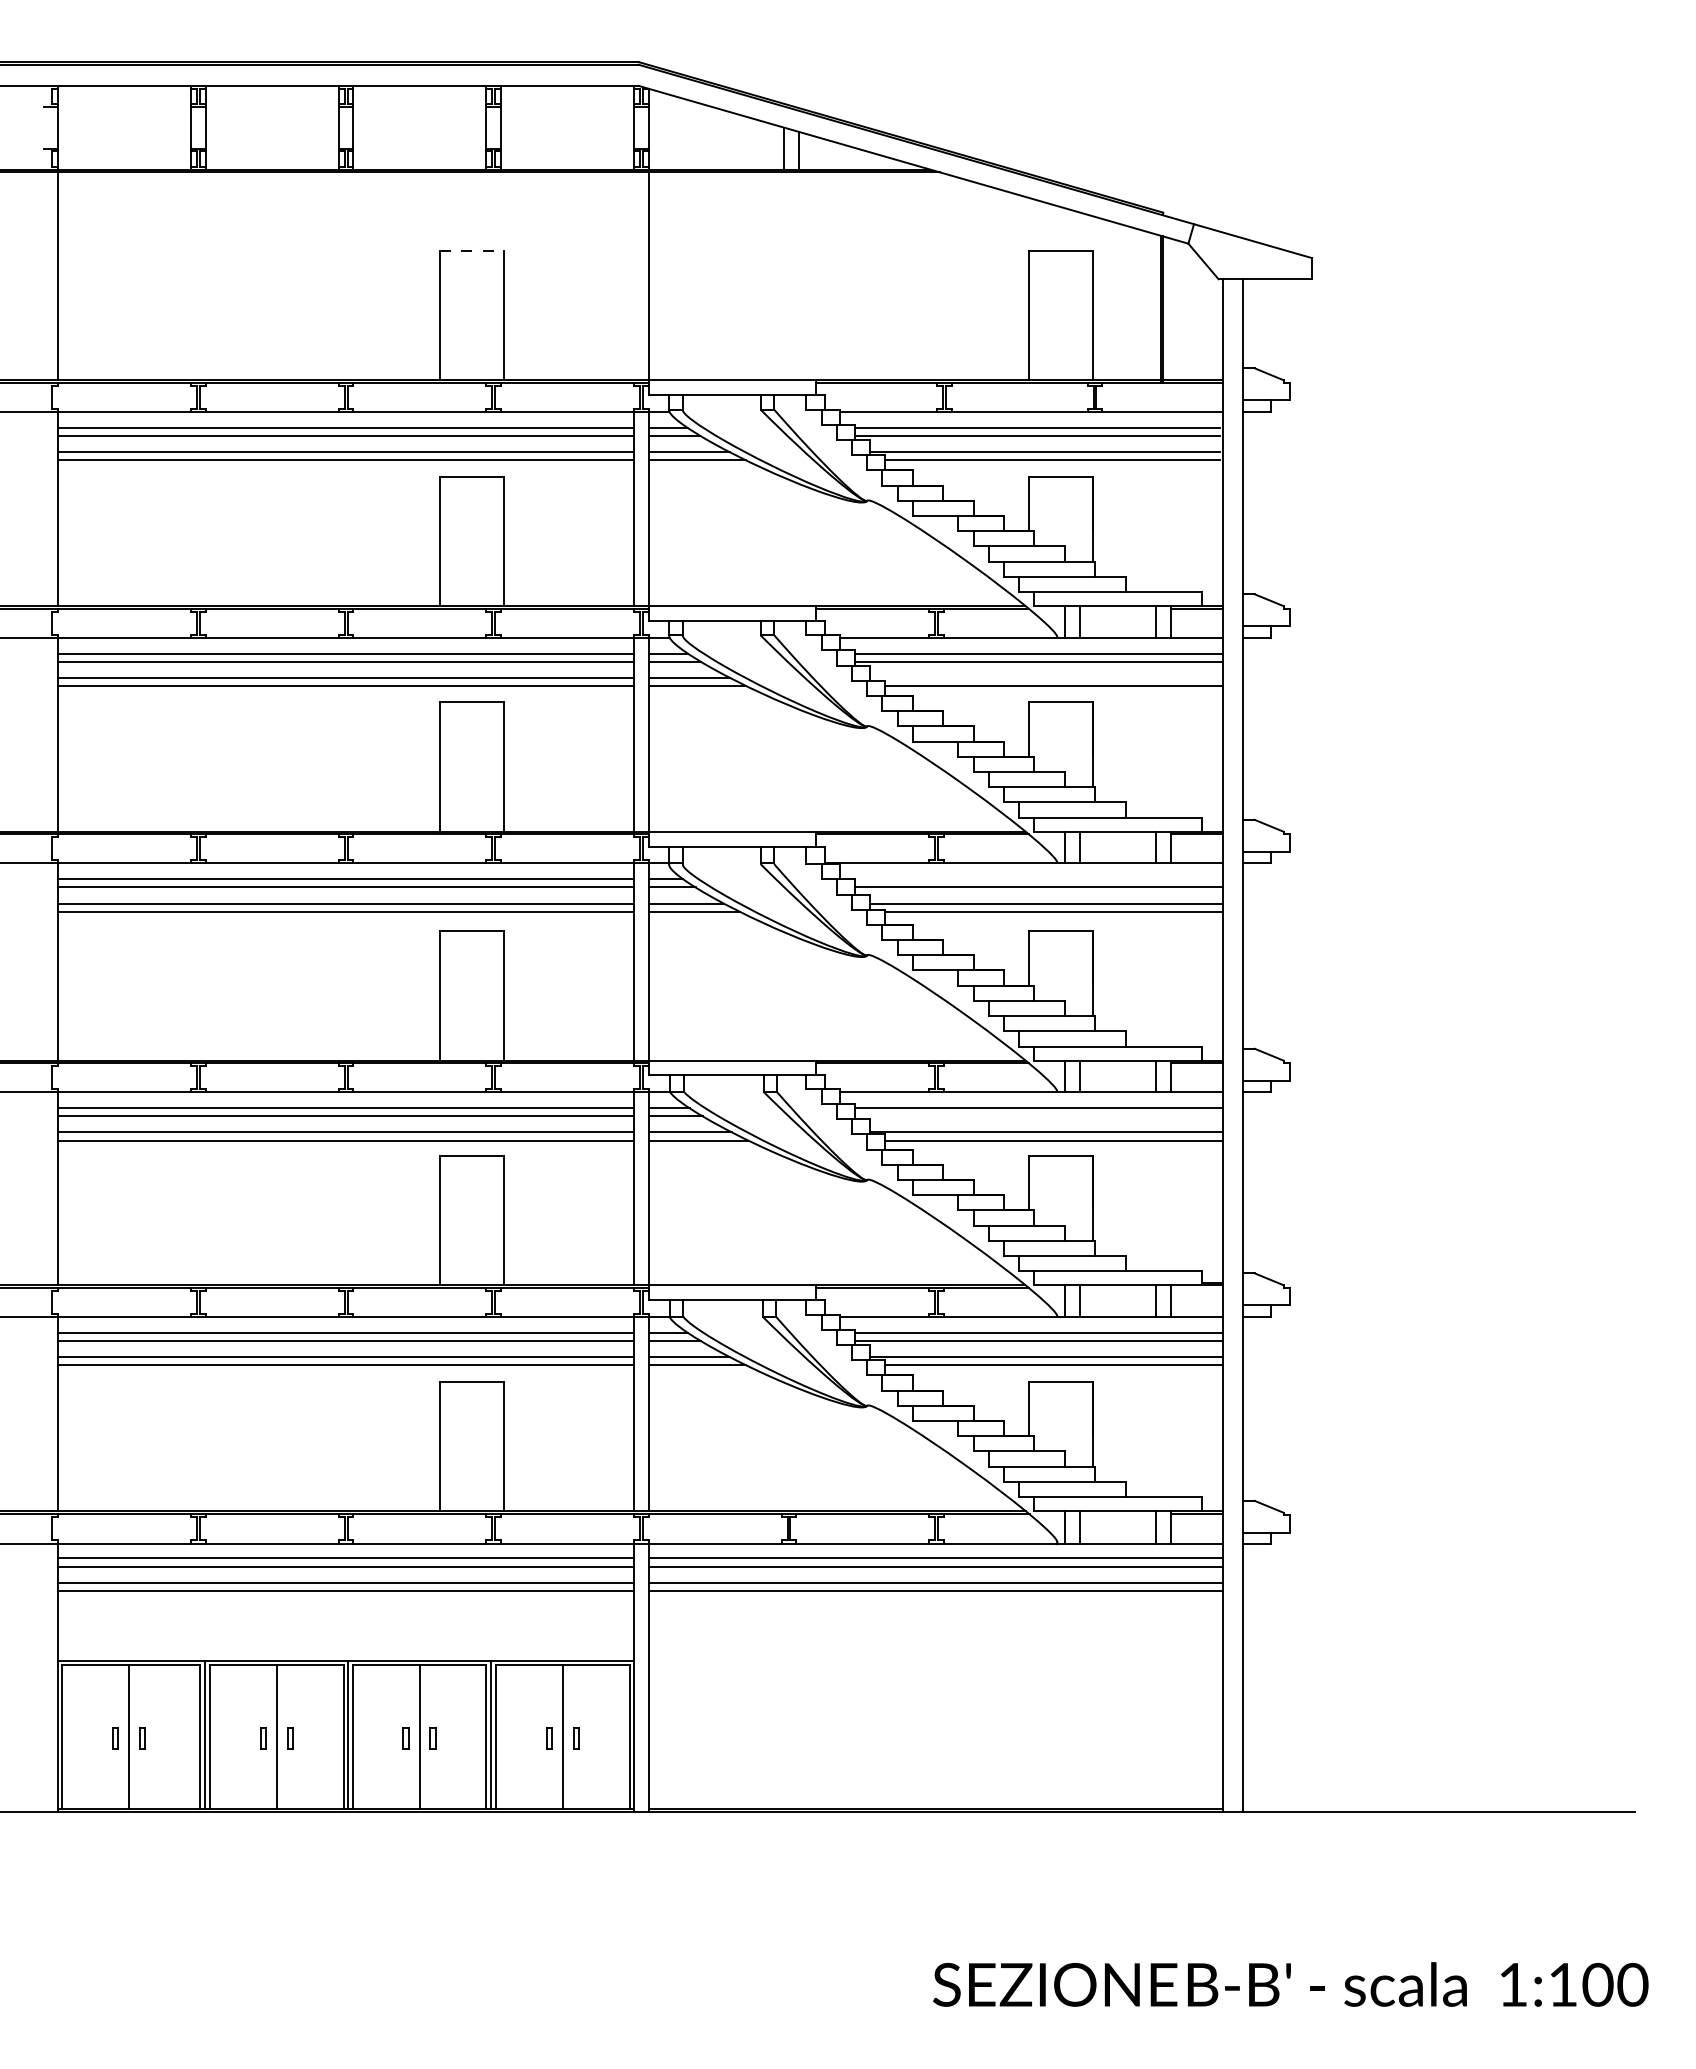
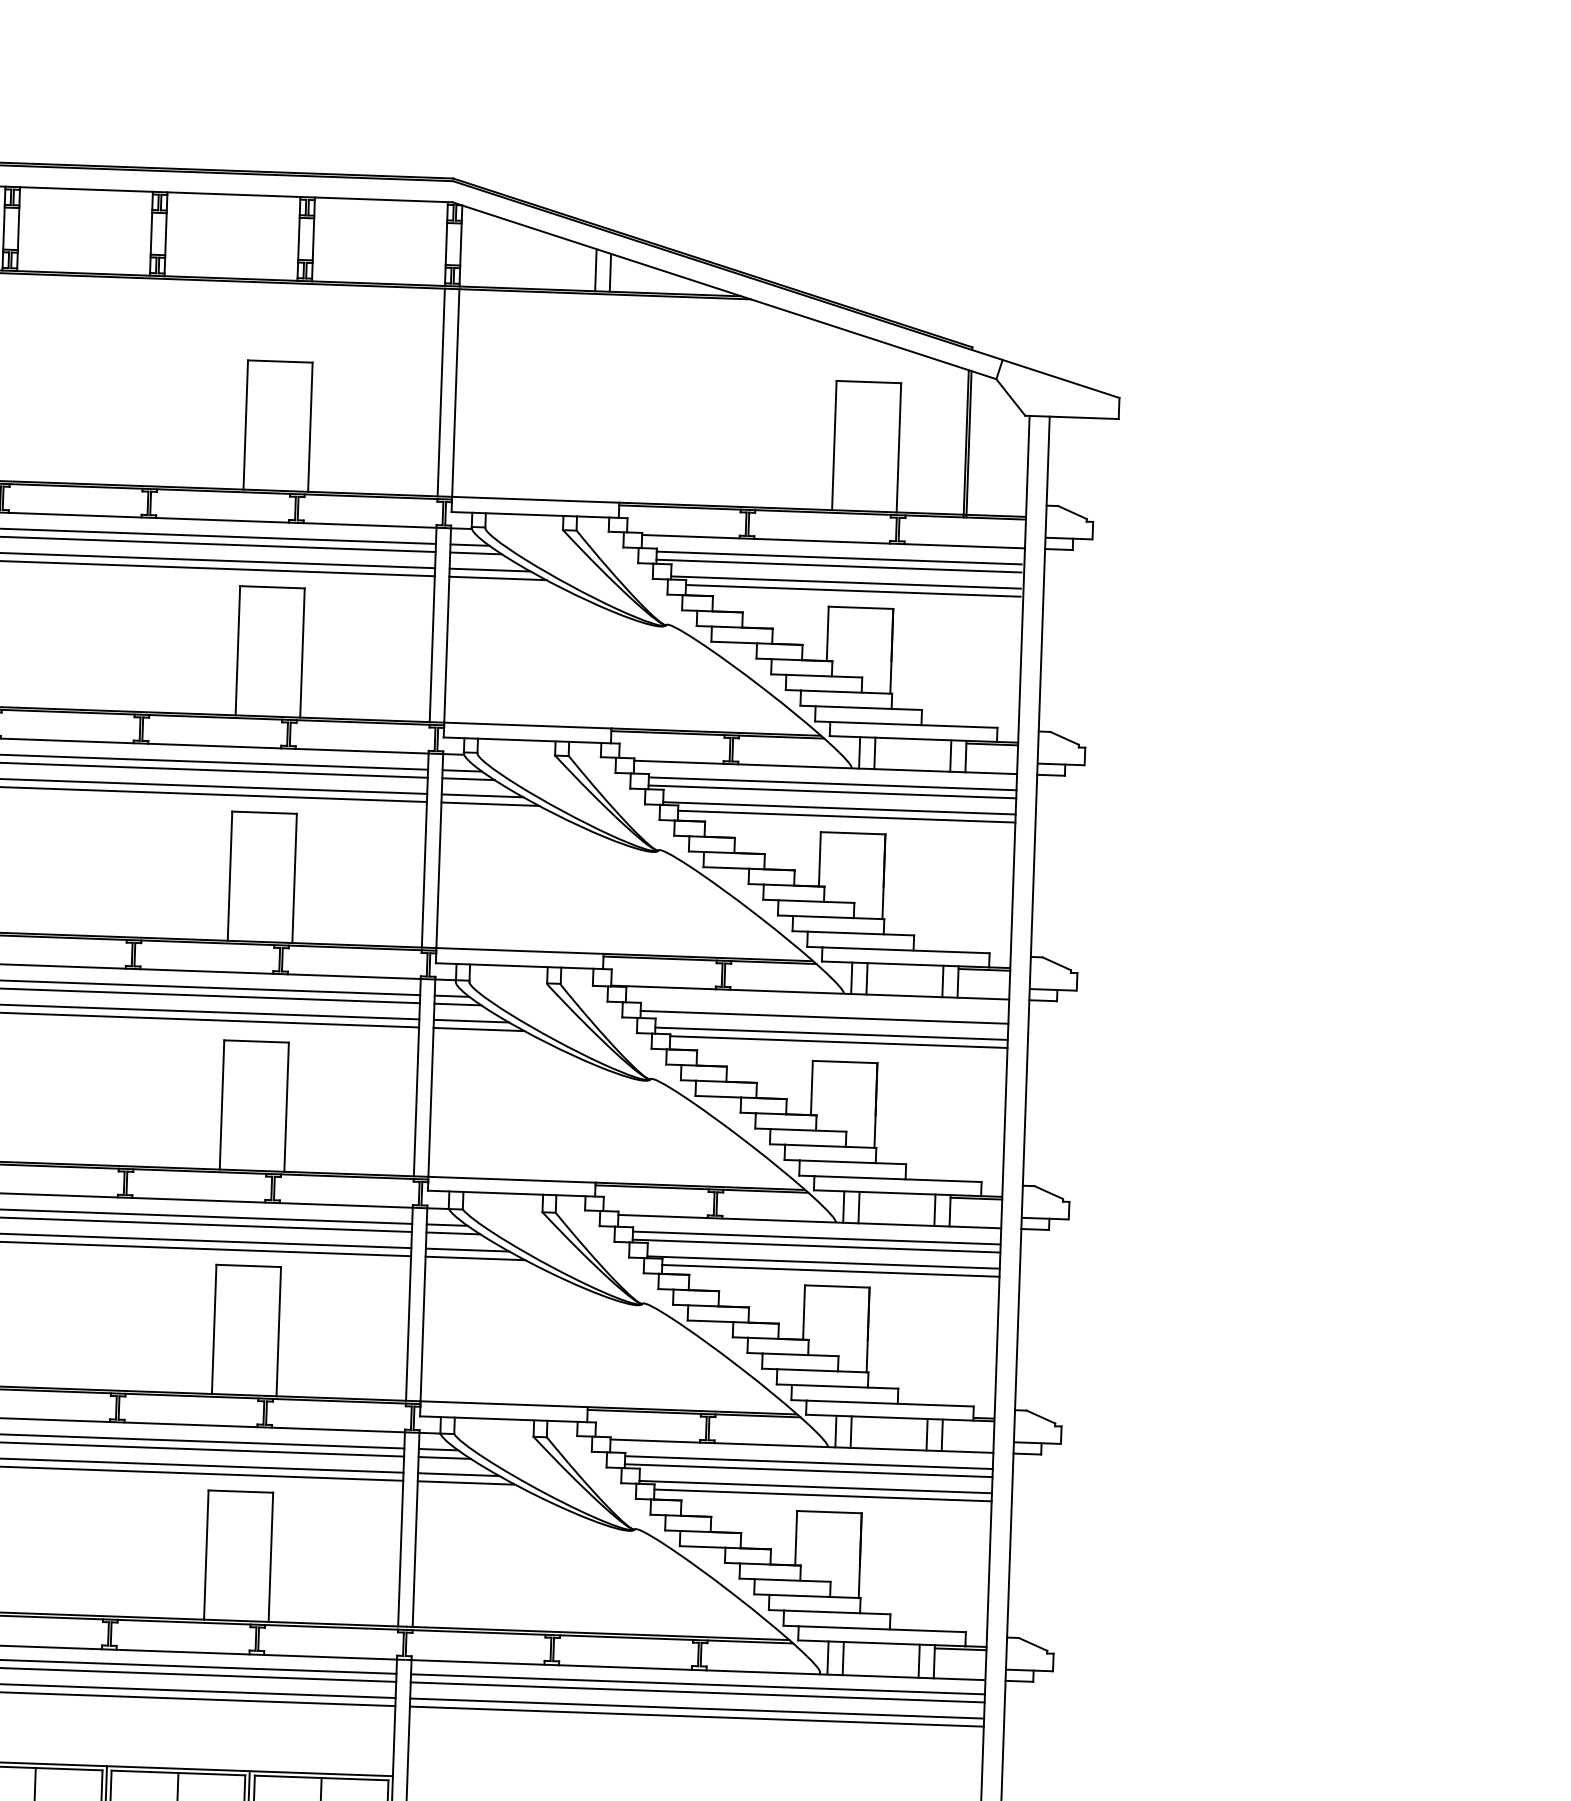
line: (472, 251) -> (280, 362), dashed -> solid
line: (634, 276) -> (441, 392), added
line: (1046, 678) -> (839, 808), added
line: (1038, 1116) -> (816, 1246), added

